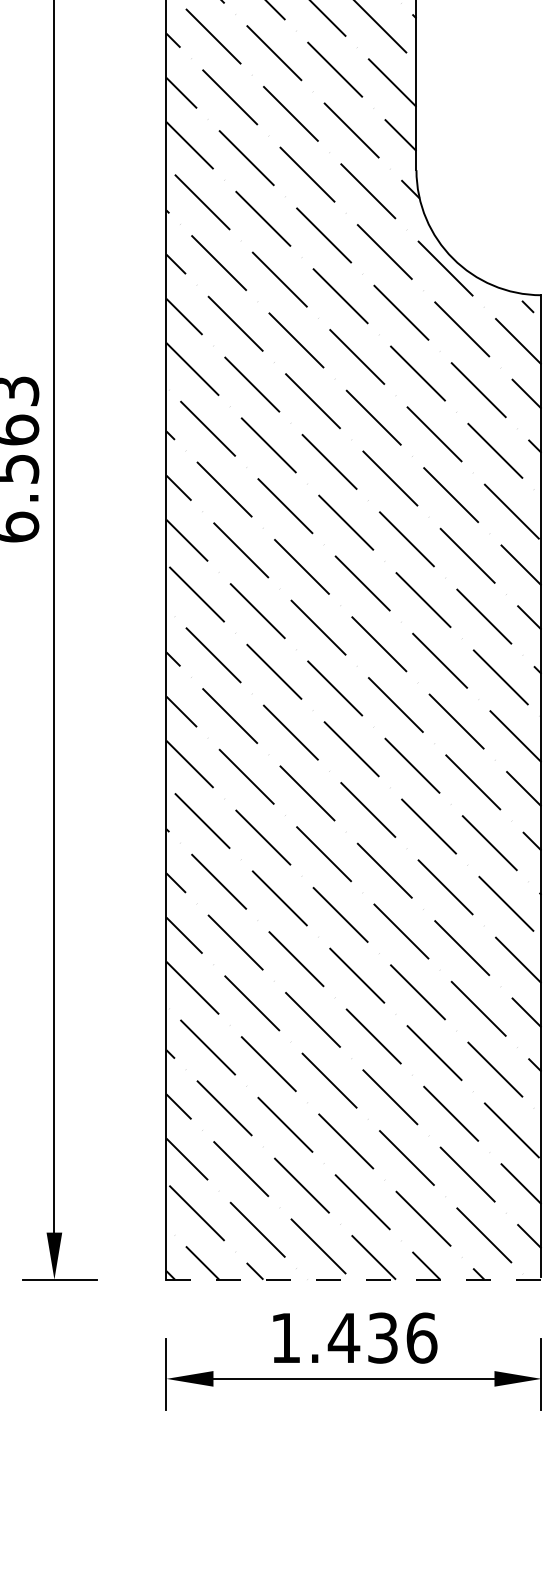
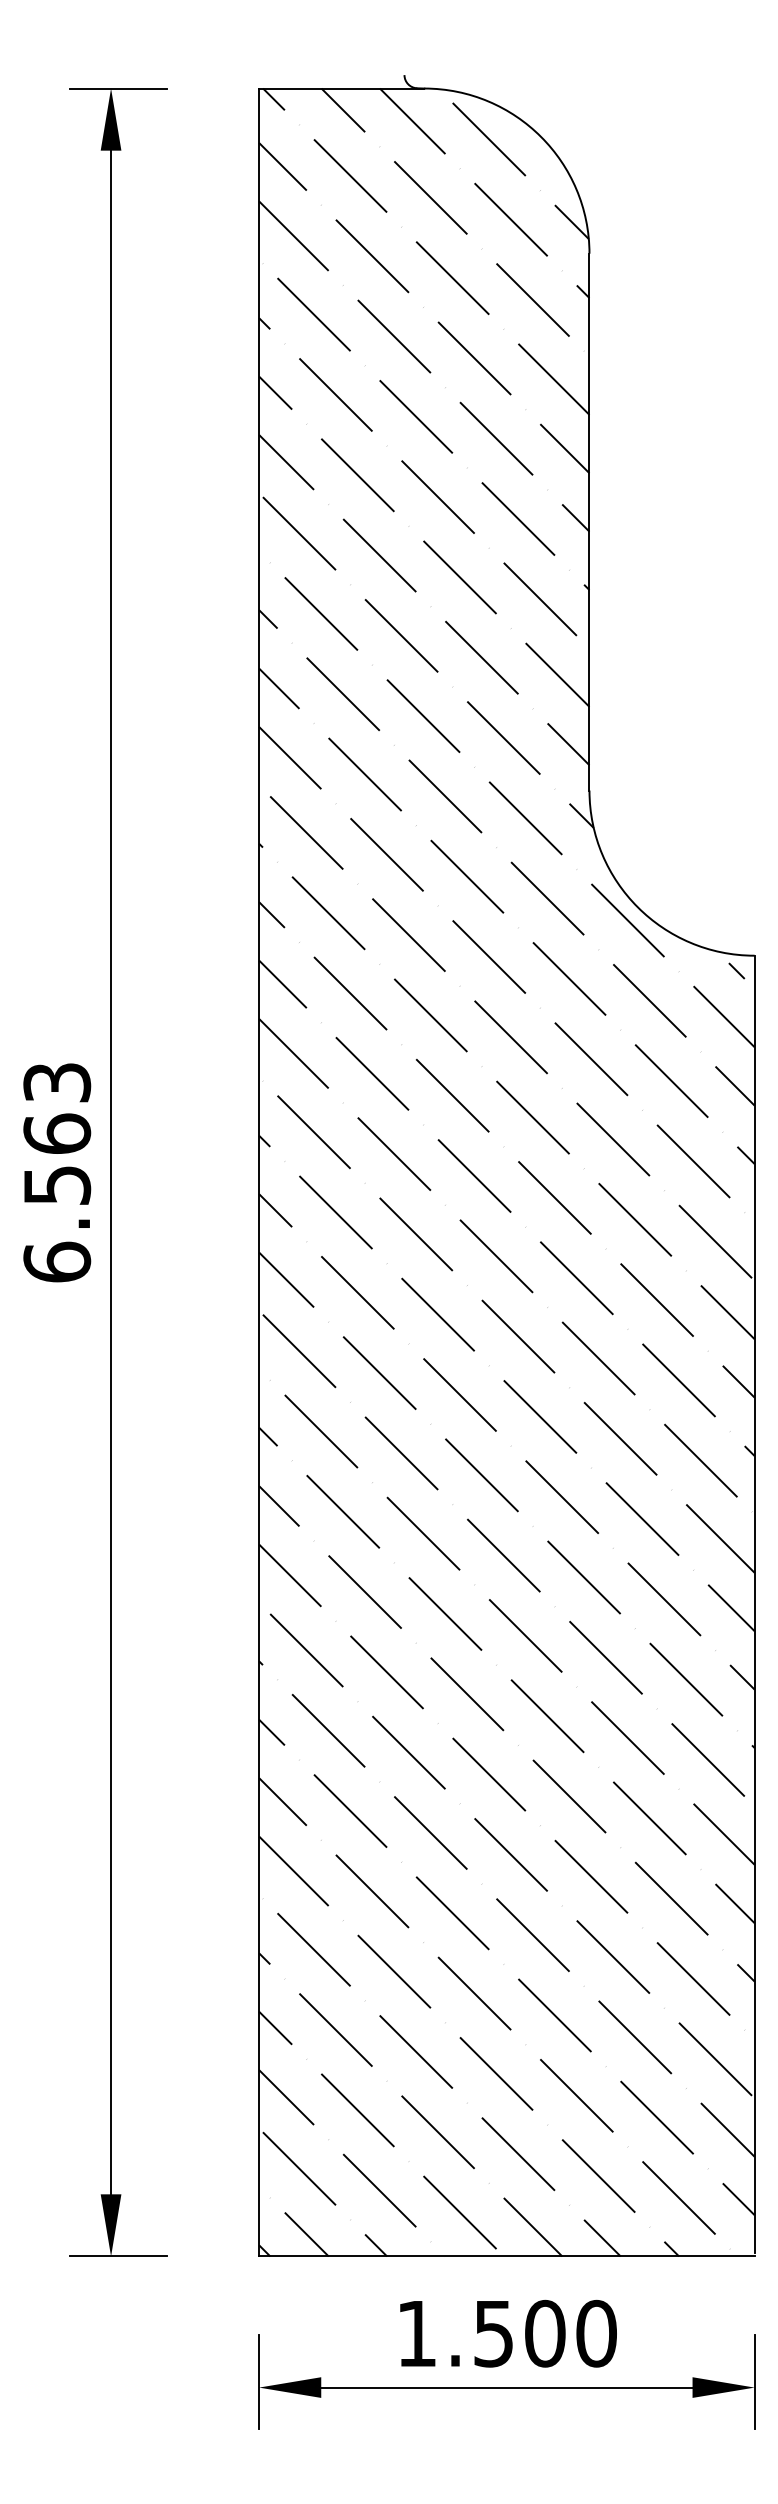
line: (353, 1279) -> (506, 2256), dashed -> solid
text: (382, 1337) -> (544, 2333), 1.436 -> 1.500

